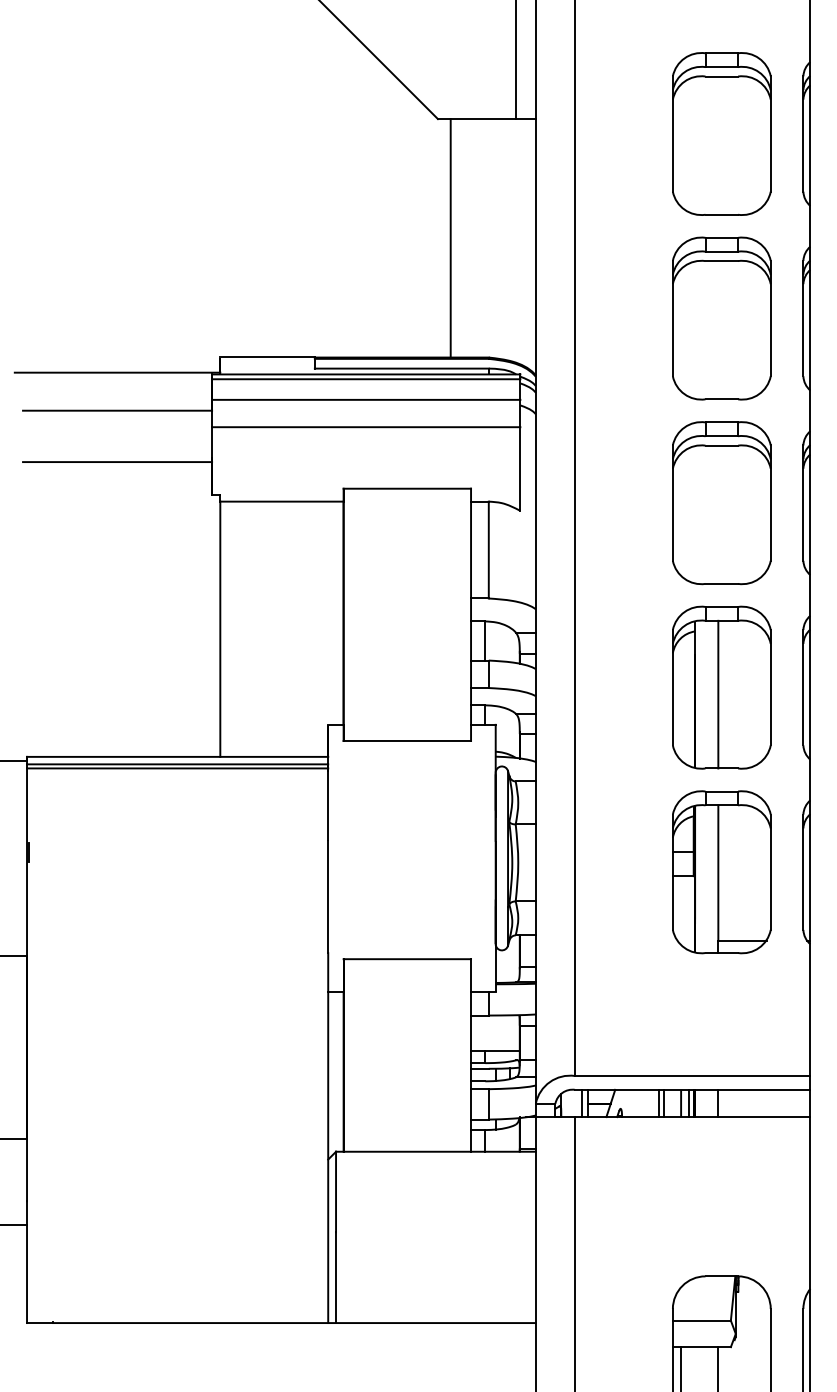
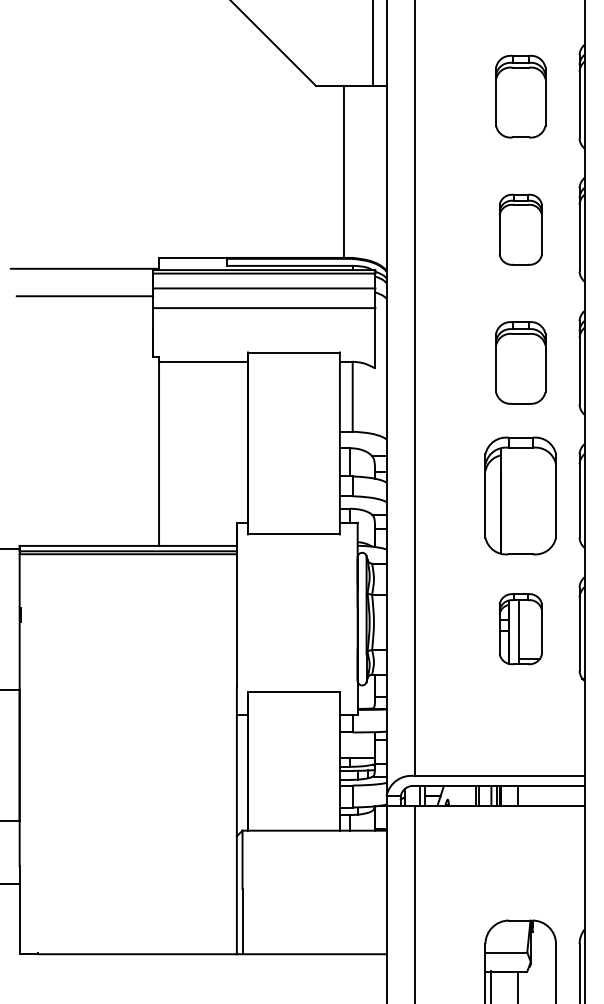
part: (721, 133) -> (520, 96), size x0.7
line: (450, 238) -> (343, 172), moved
part: (721, 318) -> (520, 229), size x0.6
line: (117, 462) -> (84, 333), removed
part: (721, 503) -> (520, 363), size x0.7
line: (718, 694) -> (518, 500), removed
part: (721, 872) -> (520, 629), size x0.6

